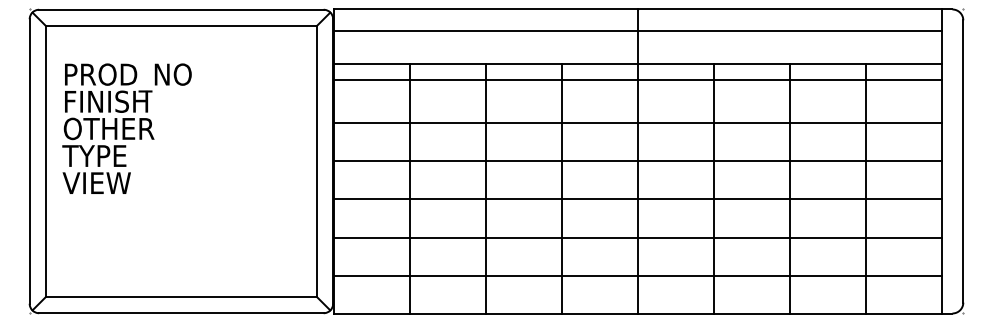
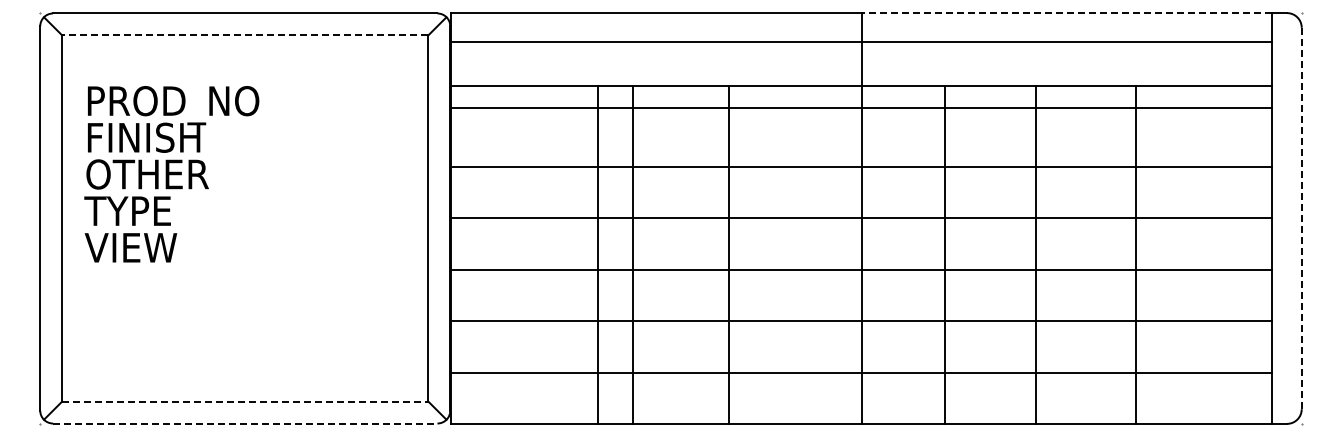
line: (789, 9) -> (1066, 13), solid -> dashed
line: (180, 26) -> (244, 35), solid -> dashed
line: (963, 161) -> (1301, 218), solid -> dashed
line: (409, 188) -> (597, 254), moved
line: (485, 188) -> (633, 254), moved
line: (561, 188) -> (728, 254), moved
line: (713, 188) -> (945, 254), moved
line: (789, 188) -> (1036, 254), moved
line: (865, 188) -> (1135, 254), moved
line: (181, 296) -> (245, 401), solid -> dashed
line: (181, 313) -> (245, 423), solid -> dashed

